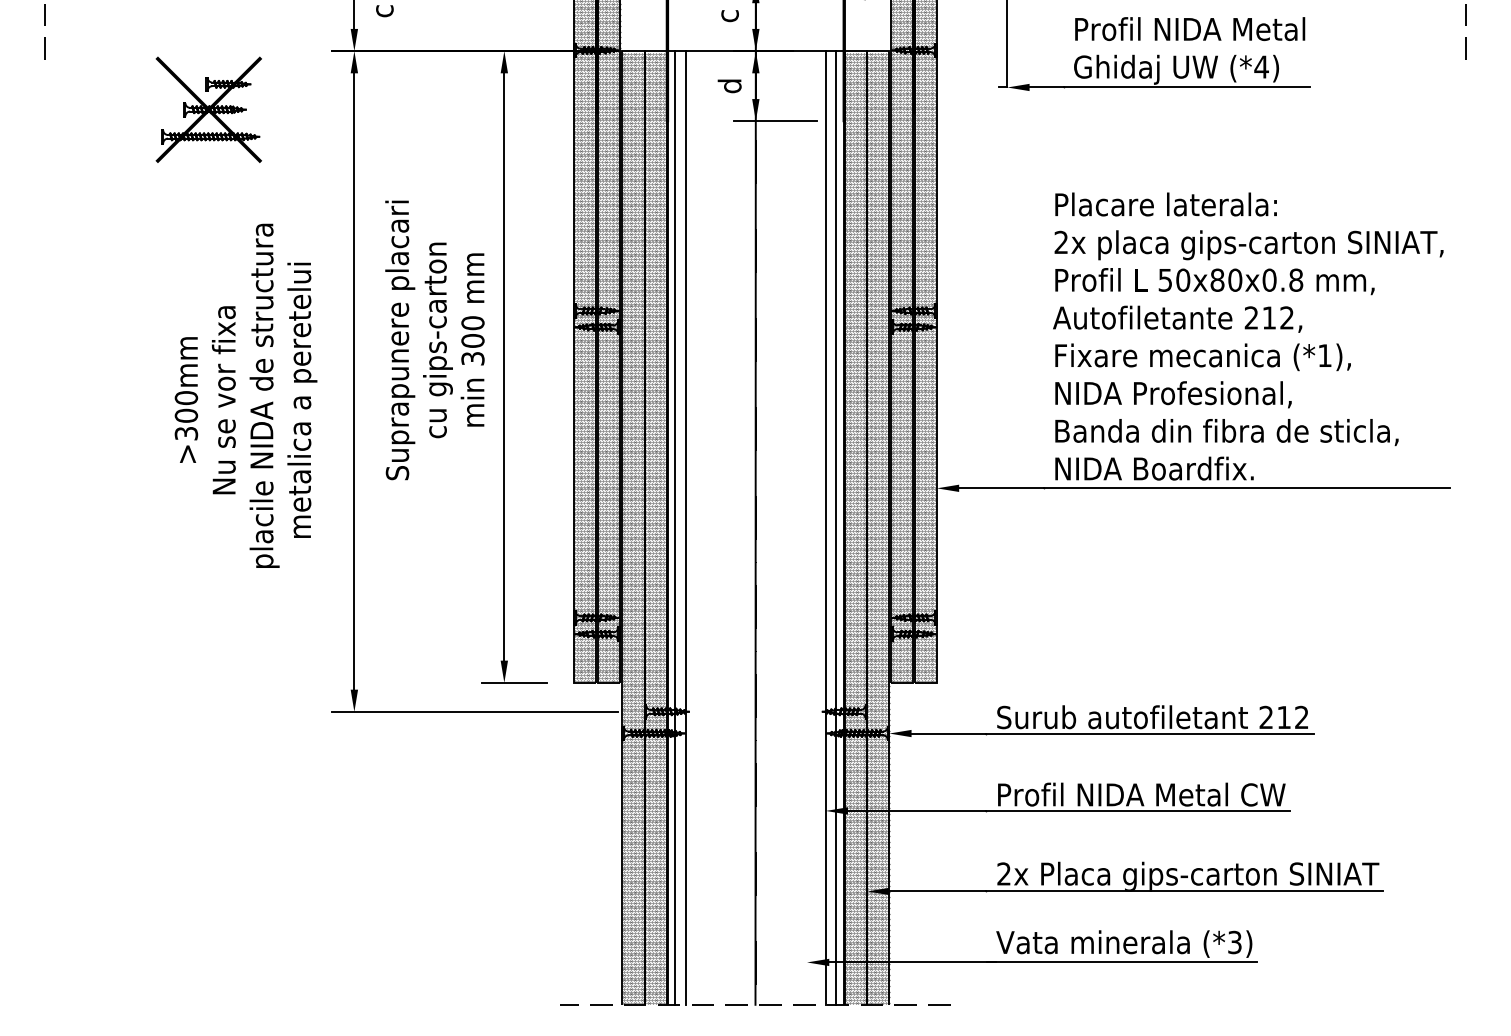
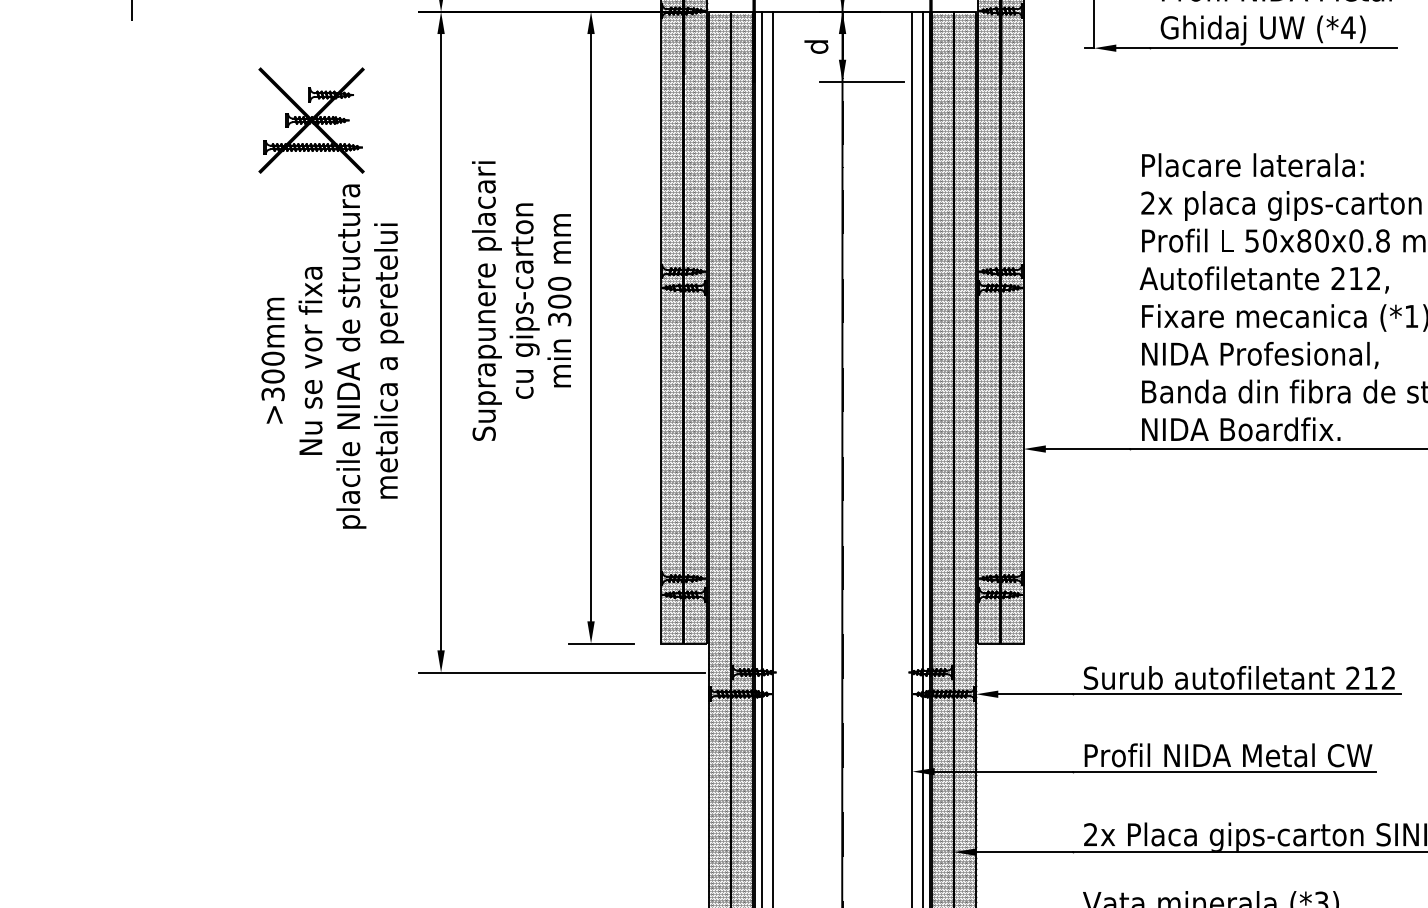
part: (208, 109) -> (311, 120), moved

